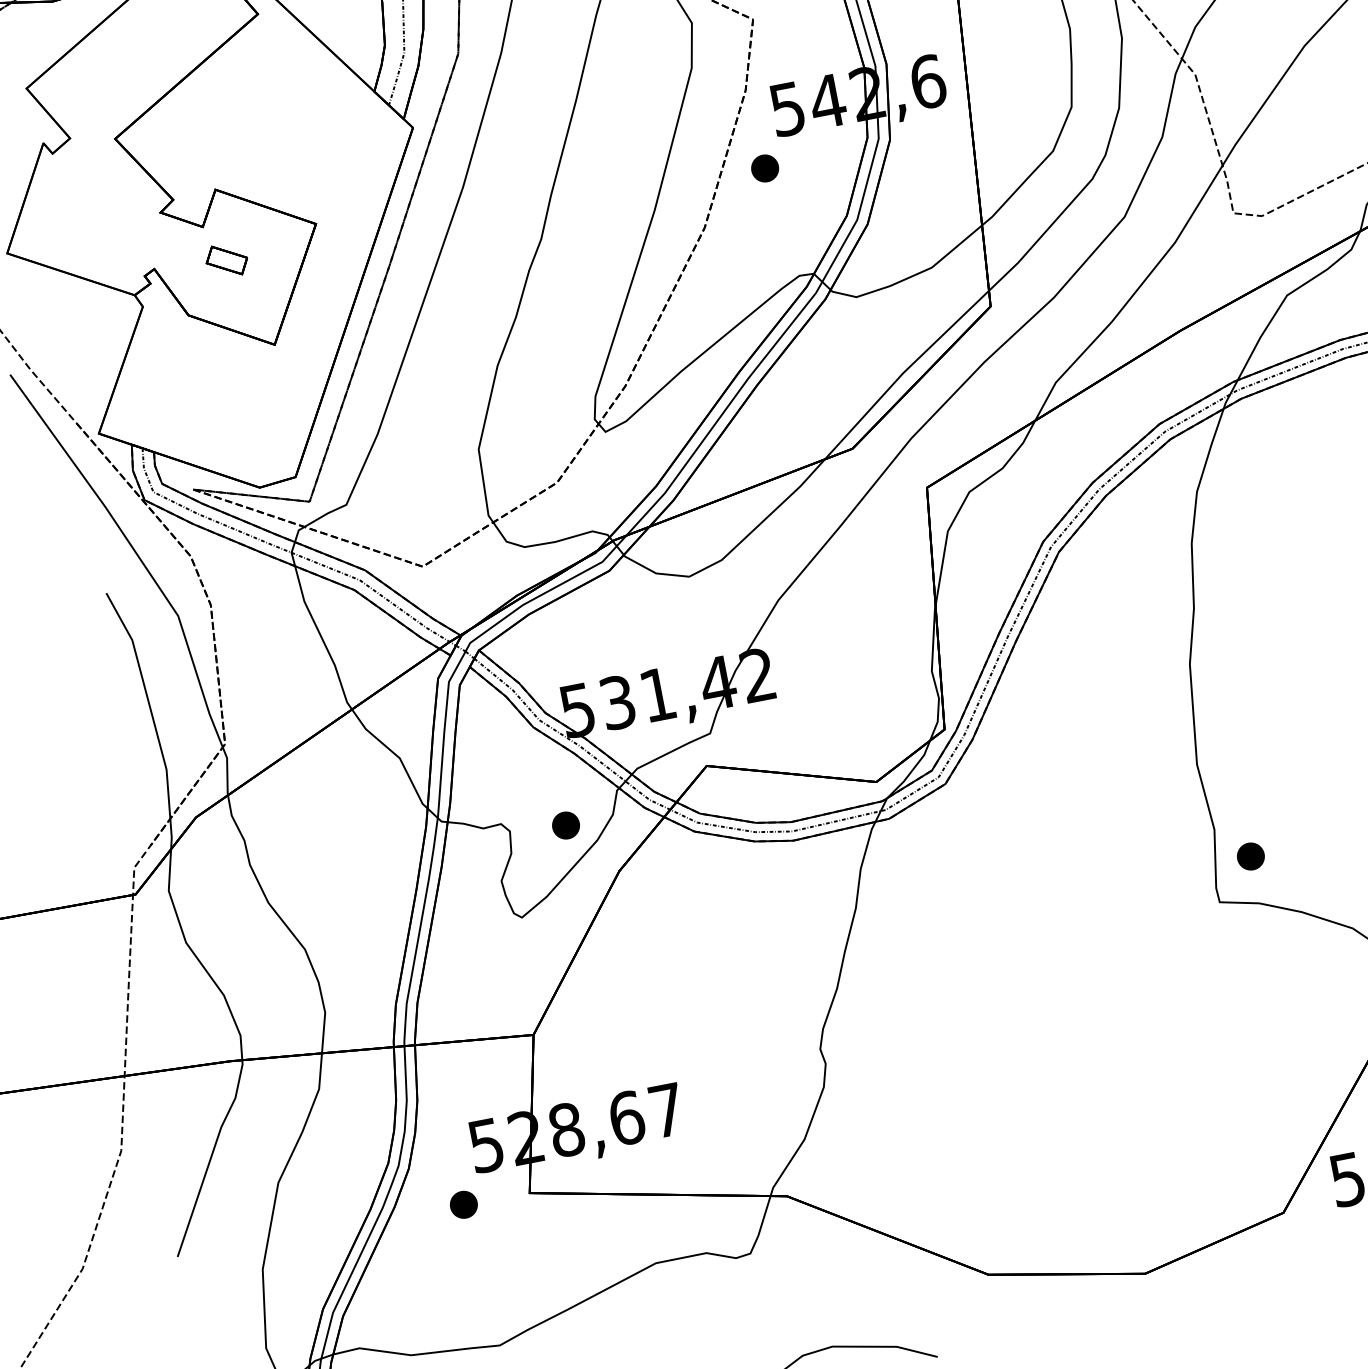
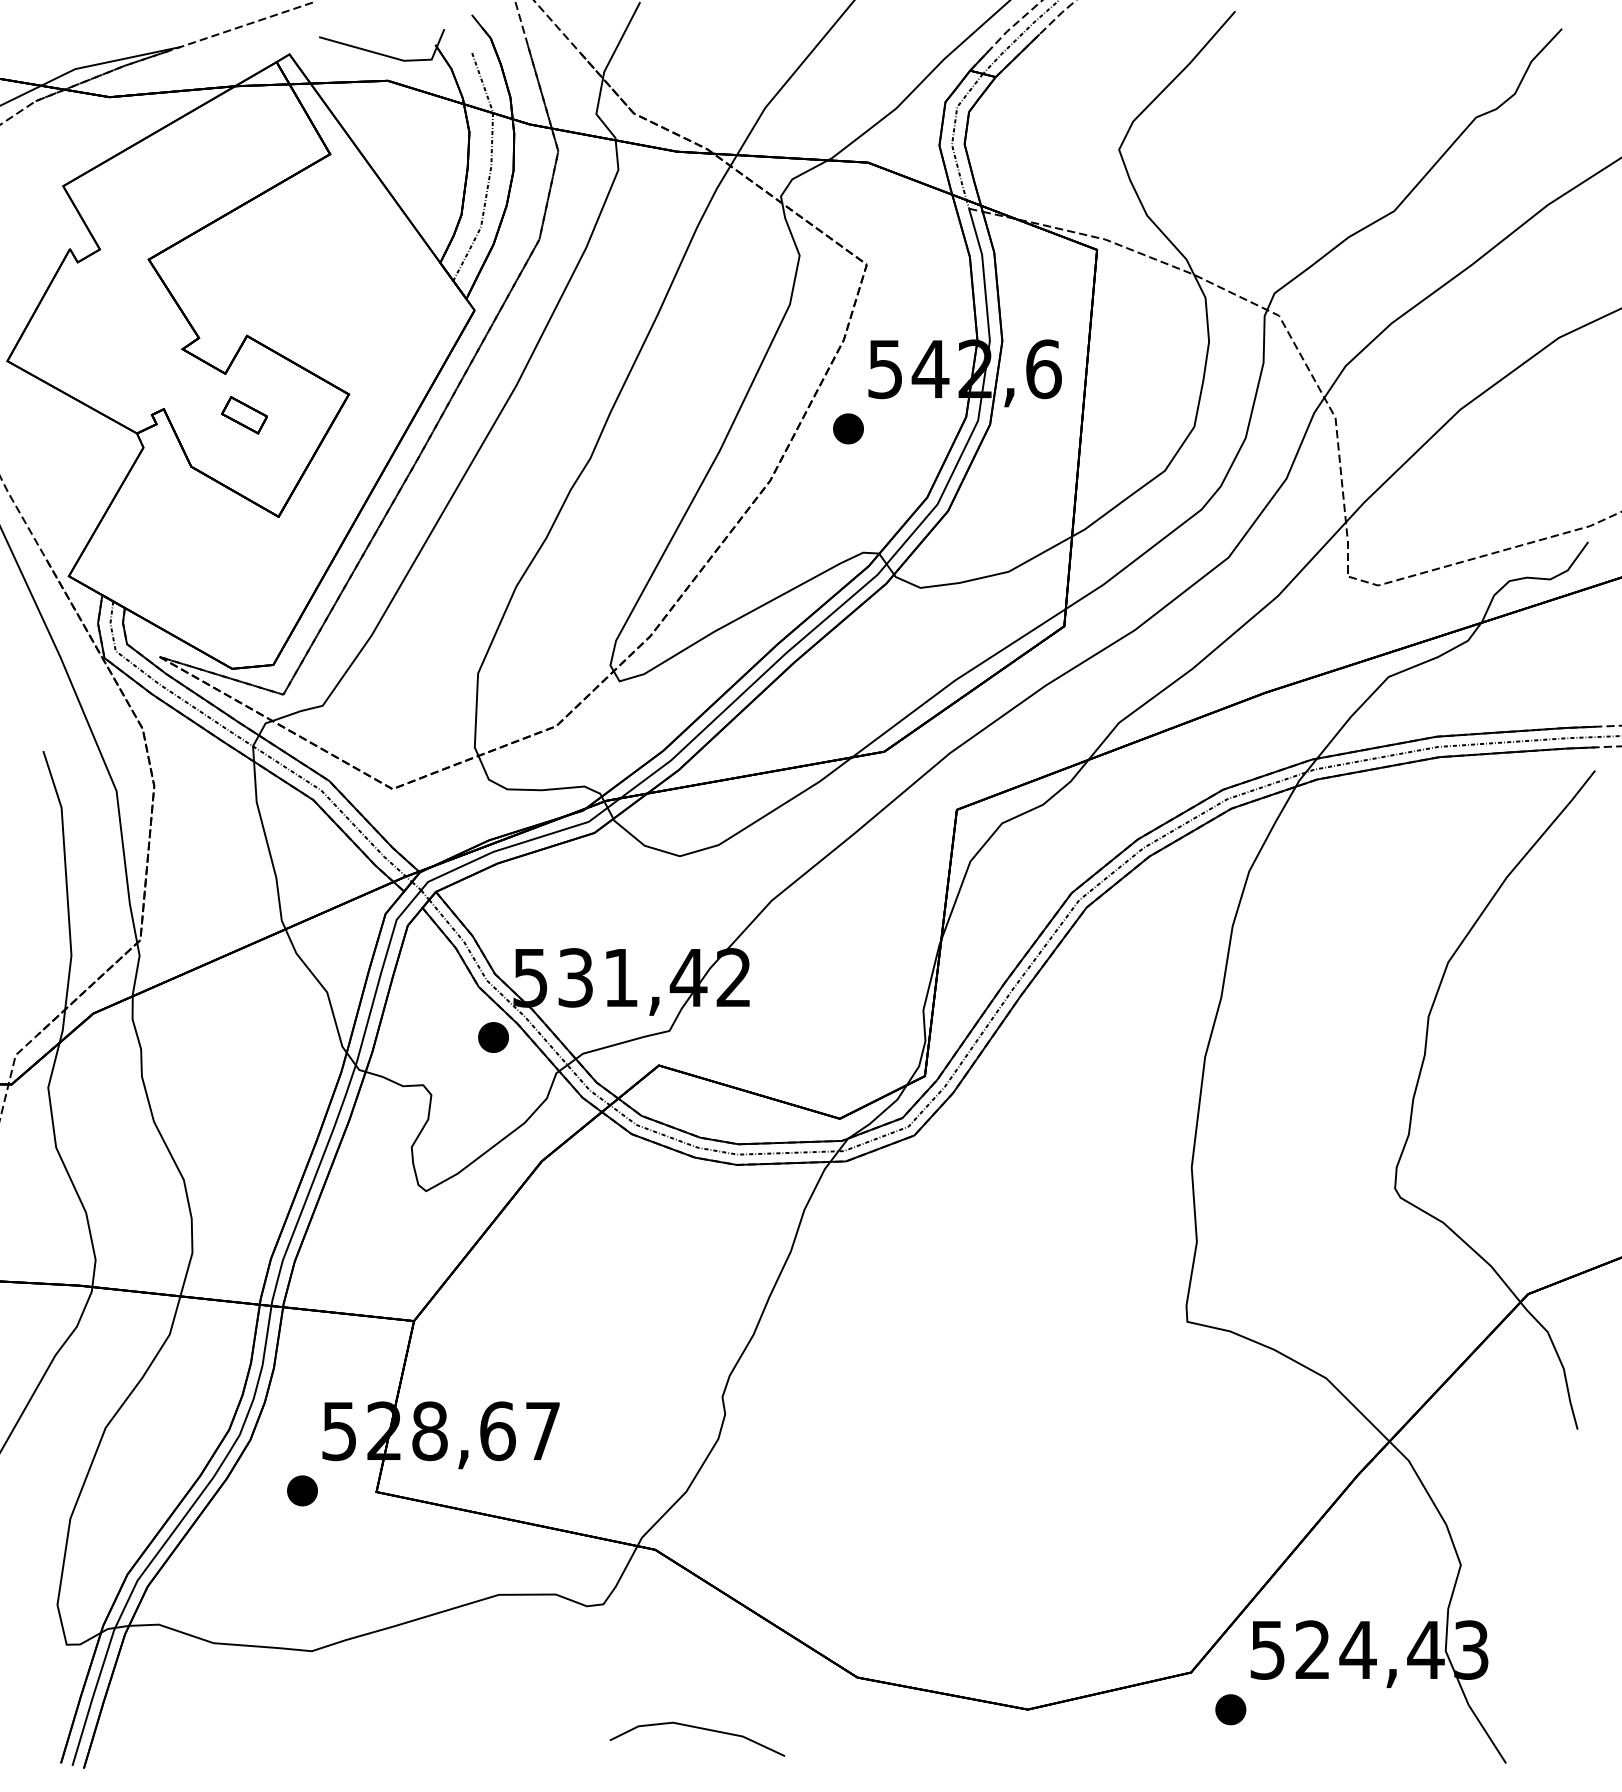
part: (565, 825) -> (493, 1037), moved
part: (1250, 856) -> (1230, 1709), moved

